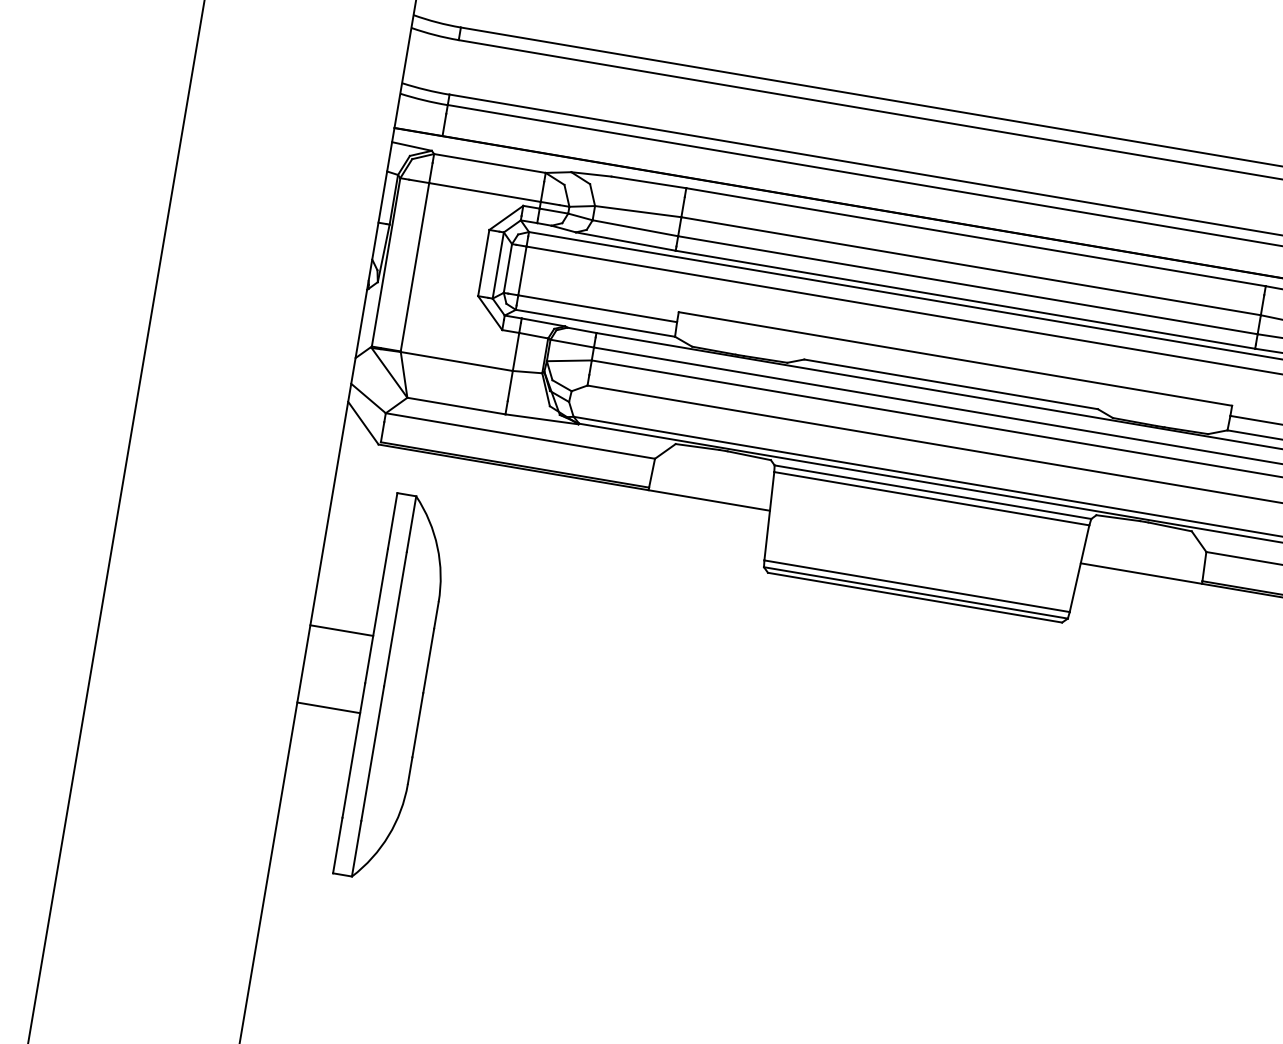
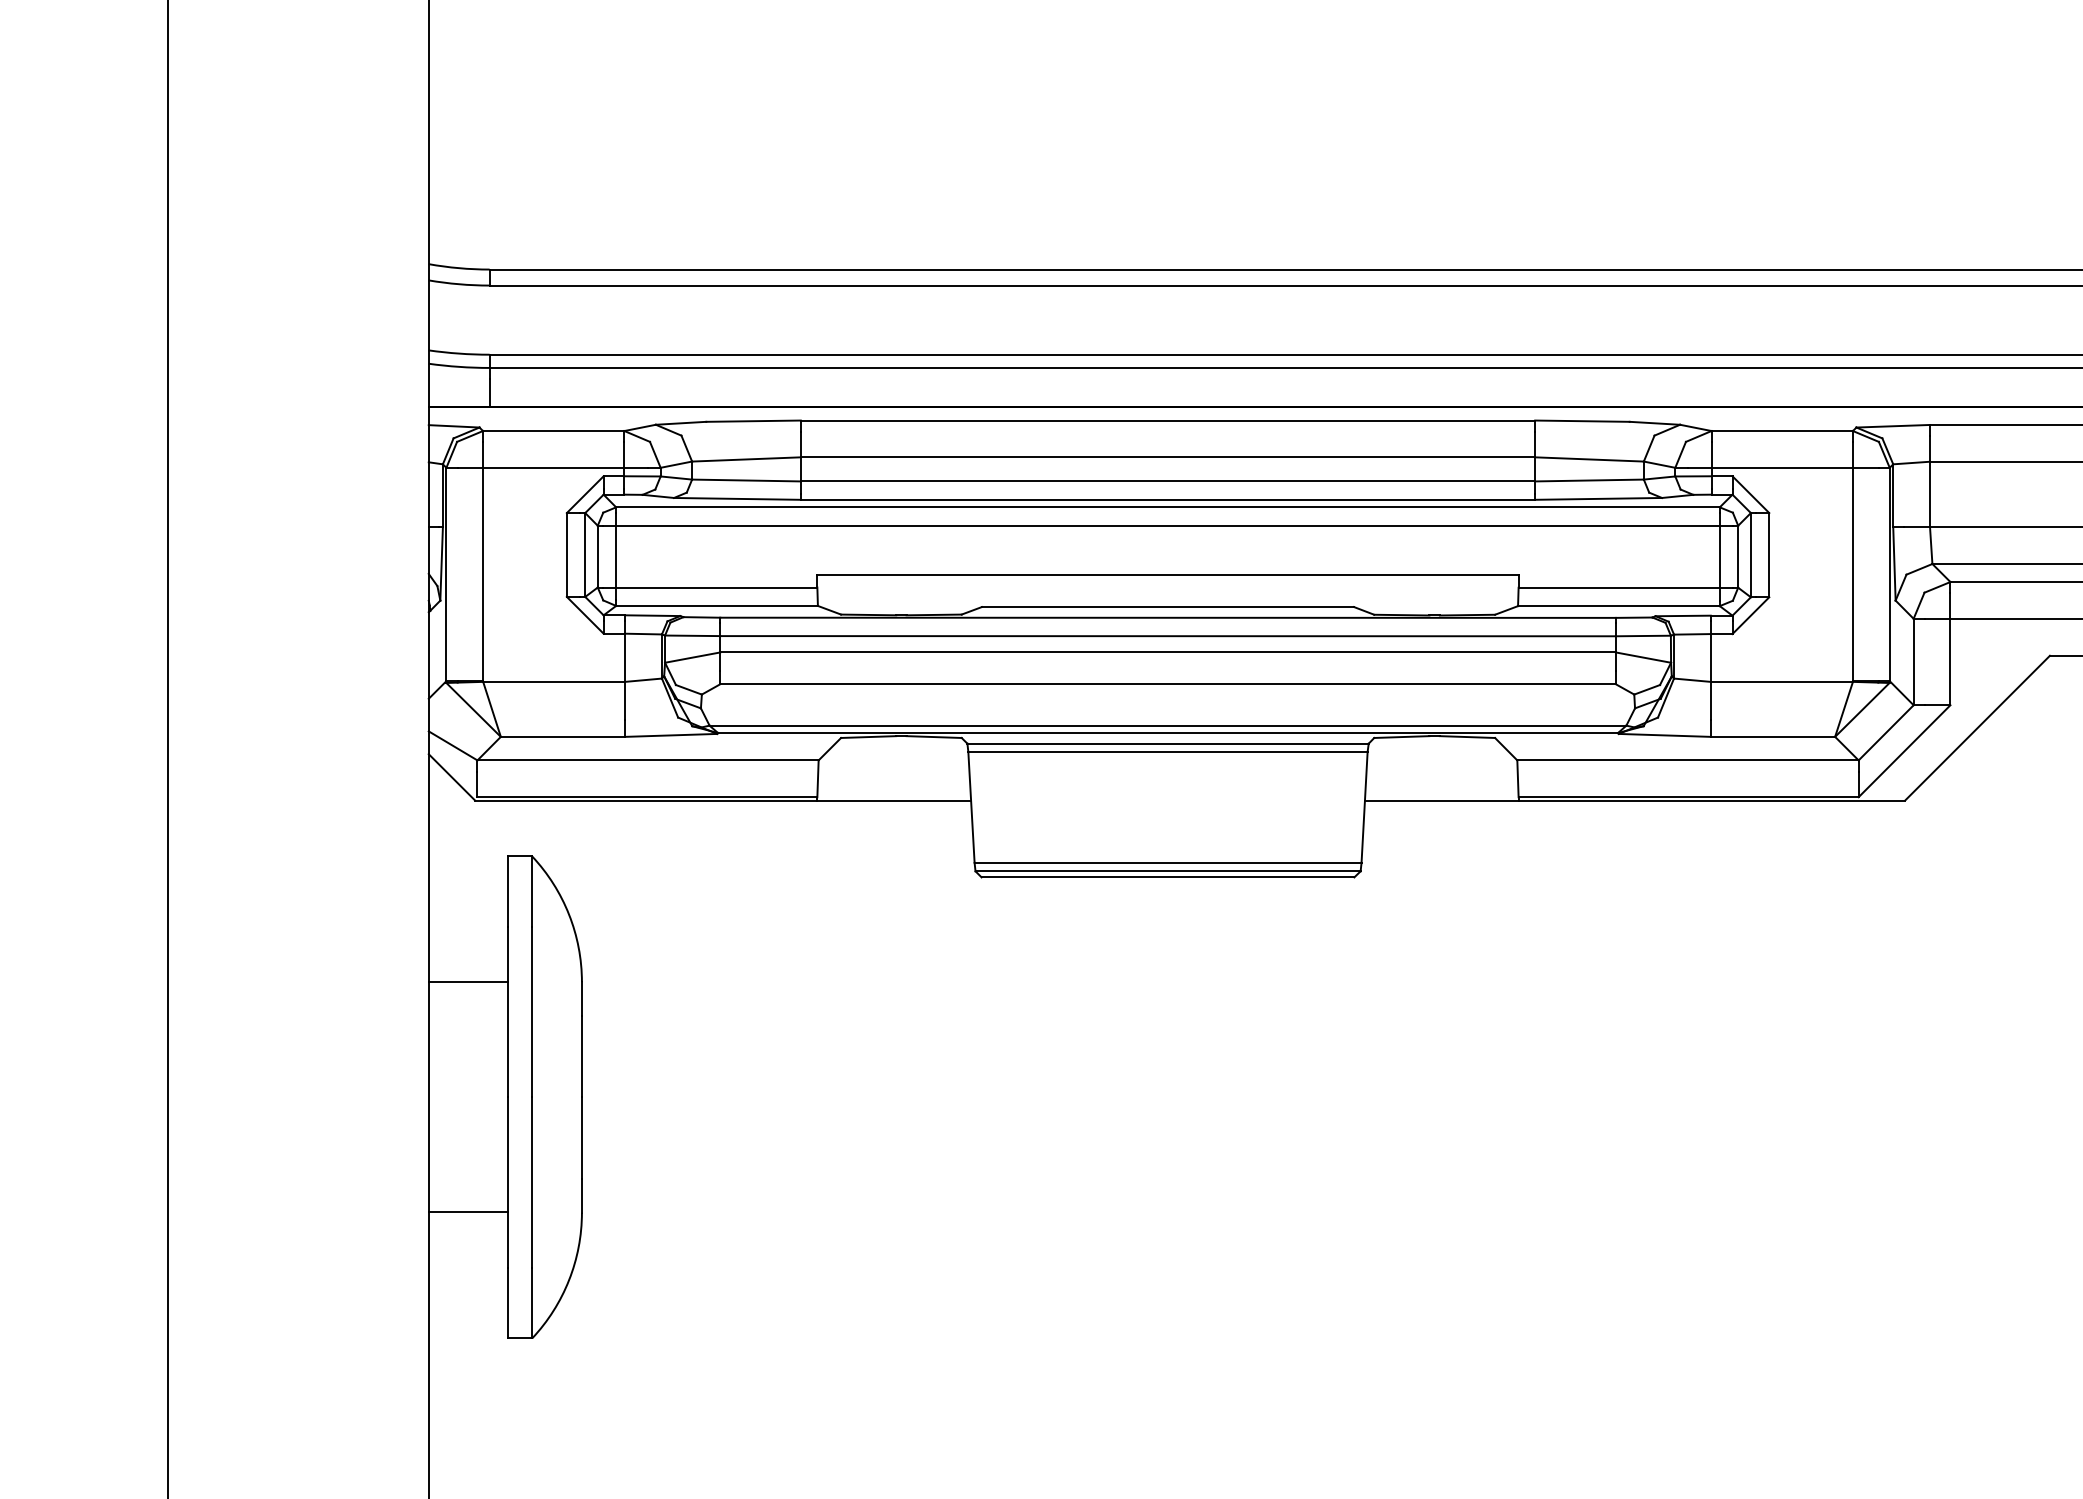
line: (341, 630) -> (468, 982), moved
line: (328, 708) -> (468, 1212), moved

